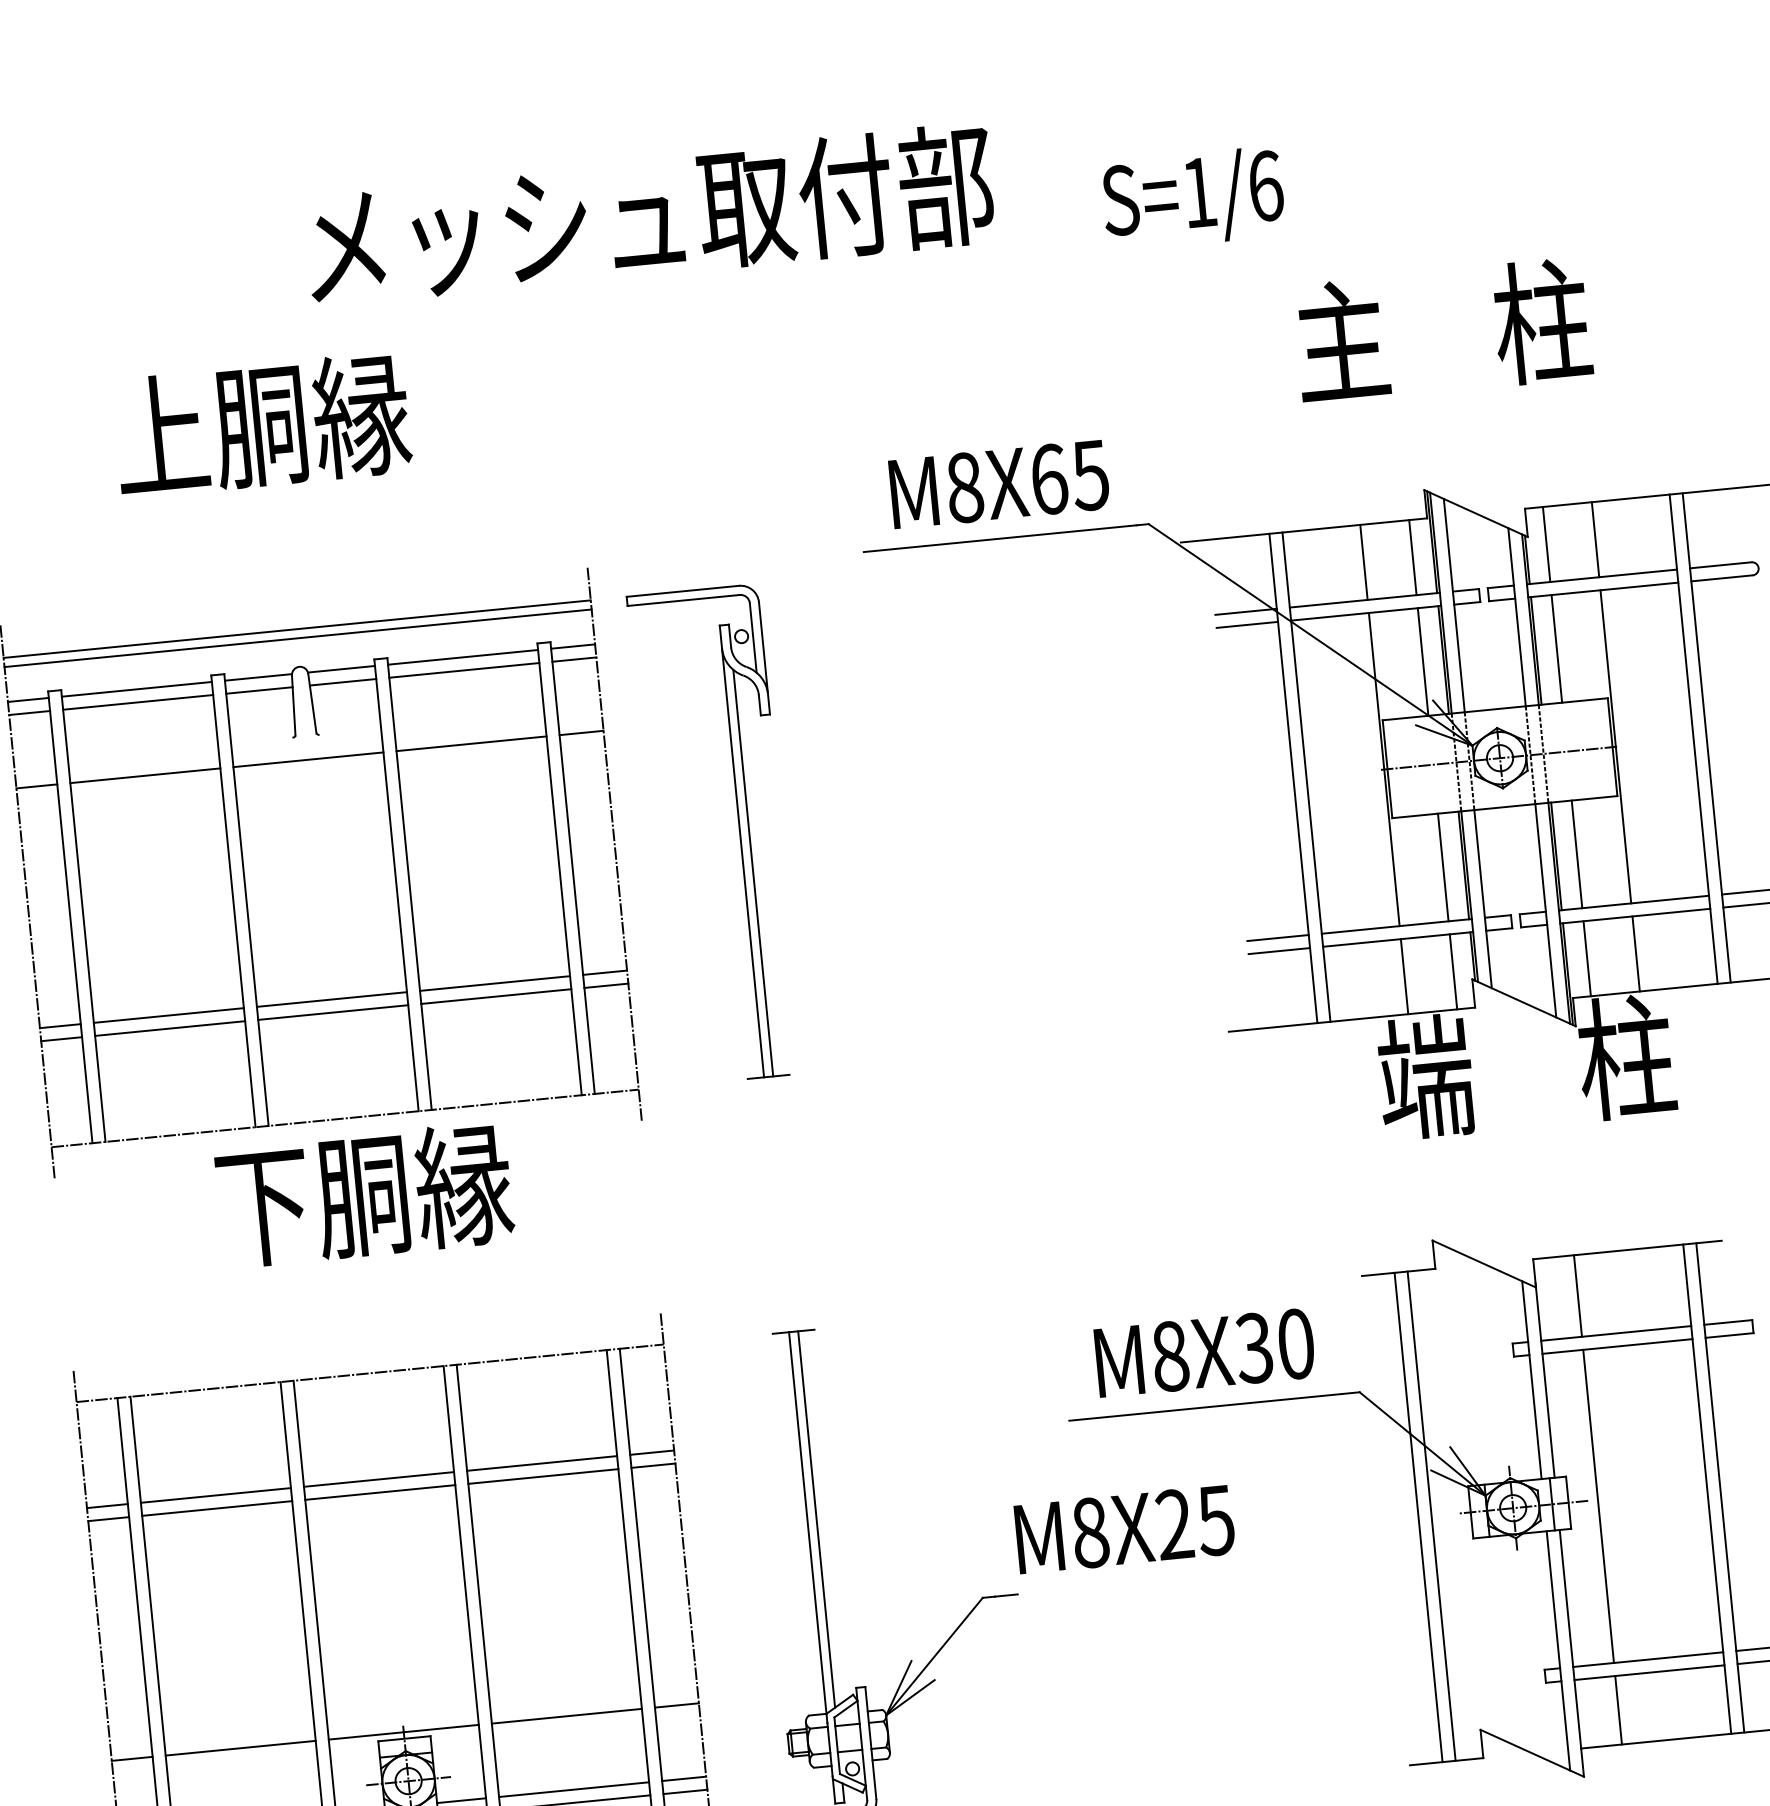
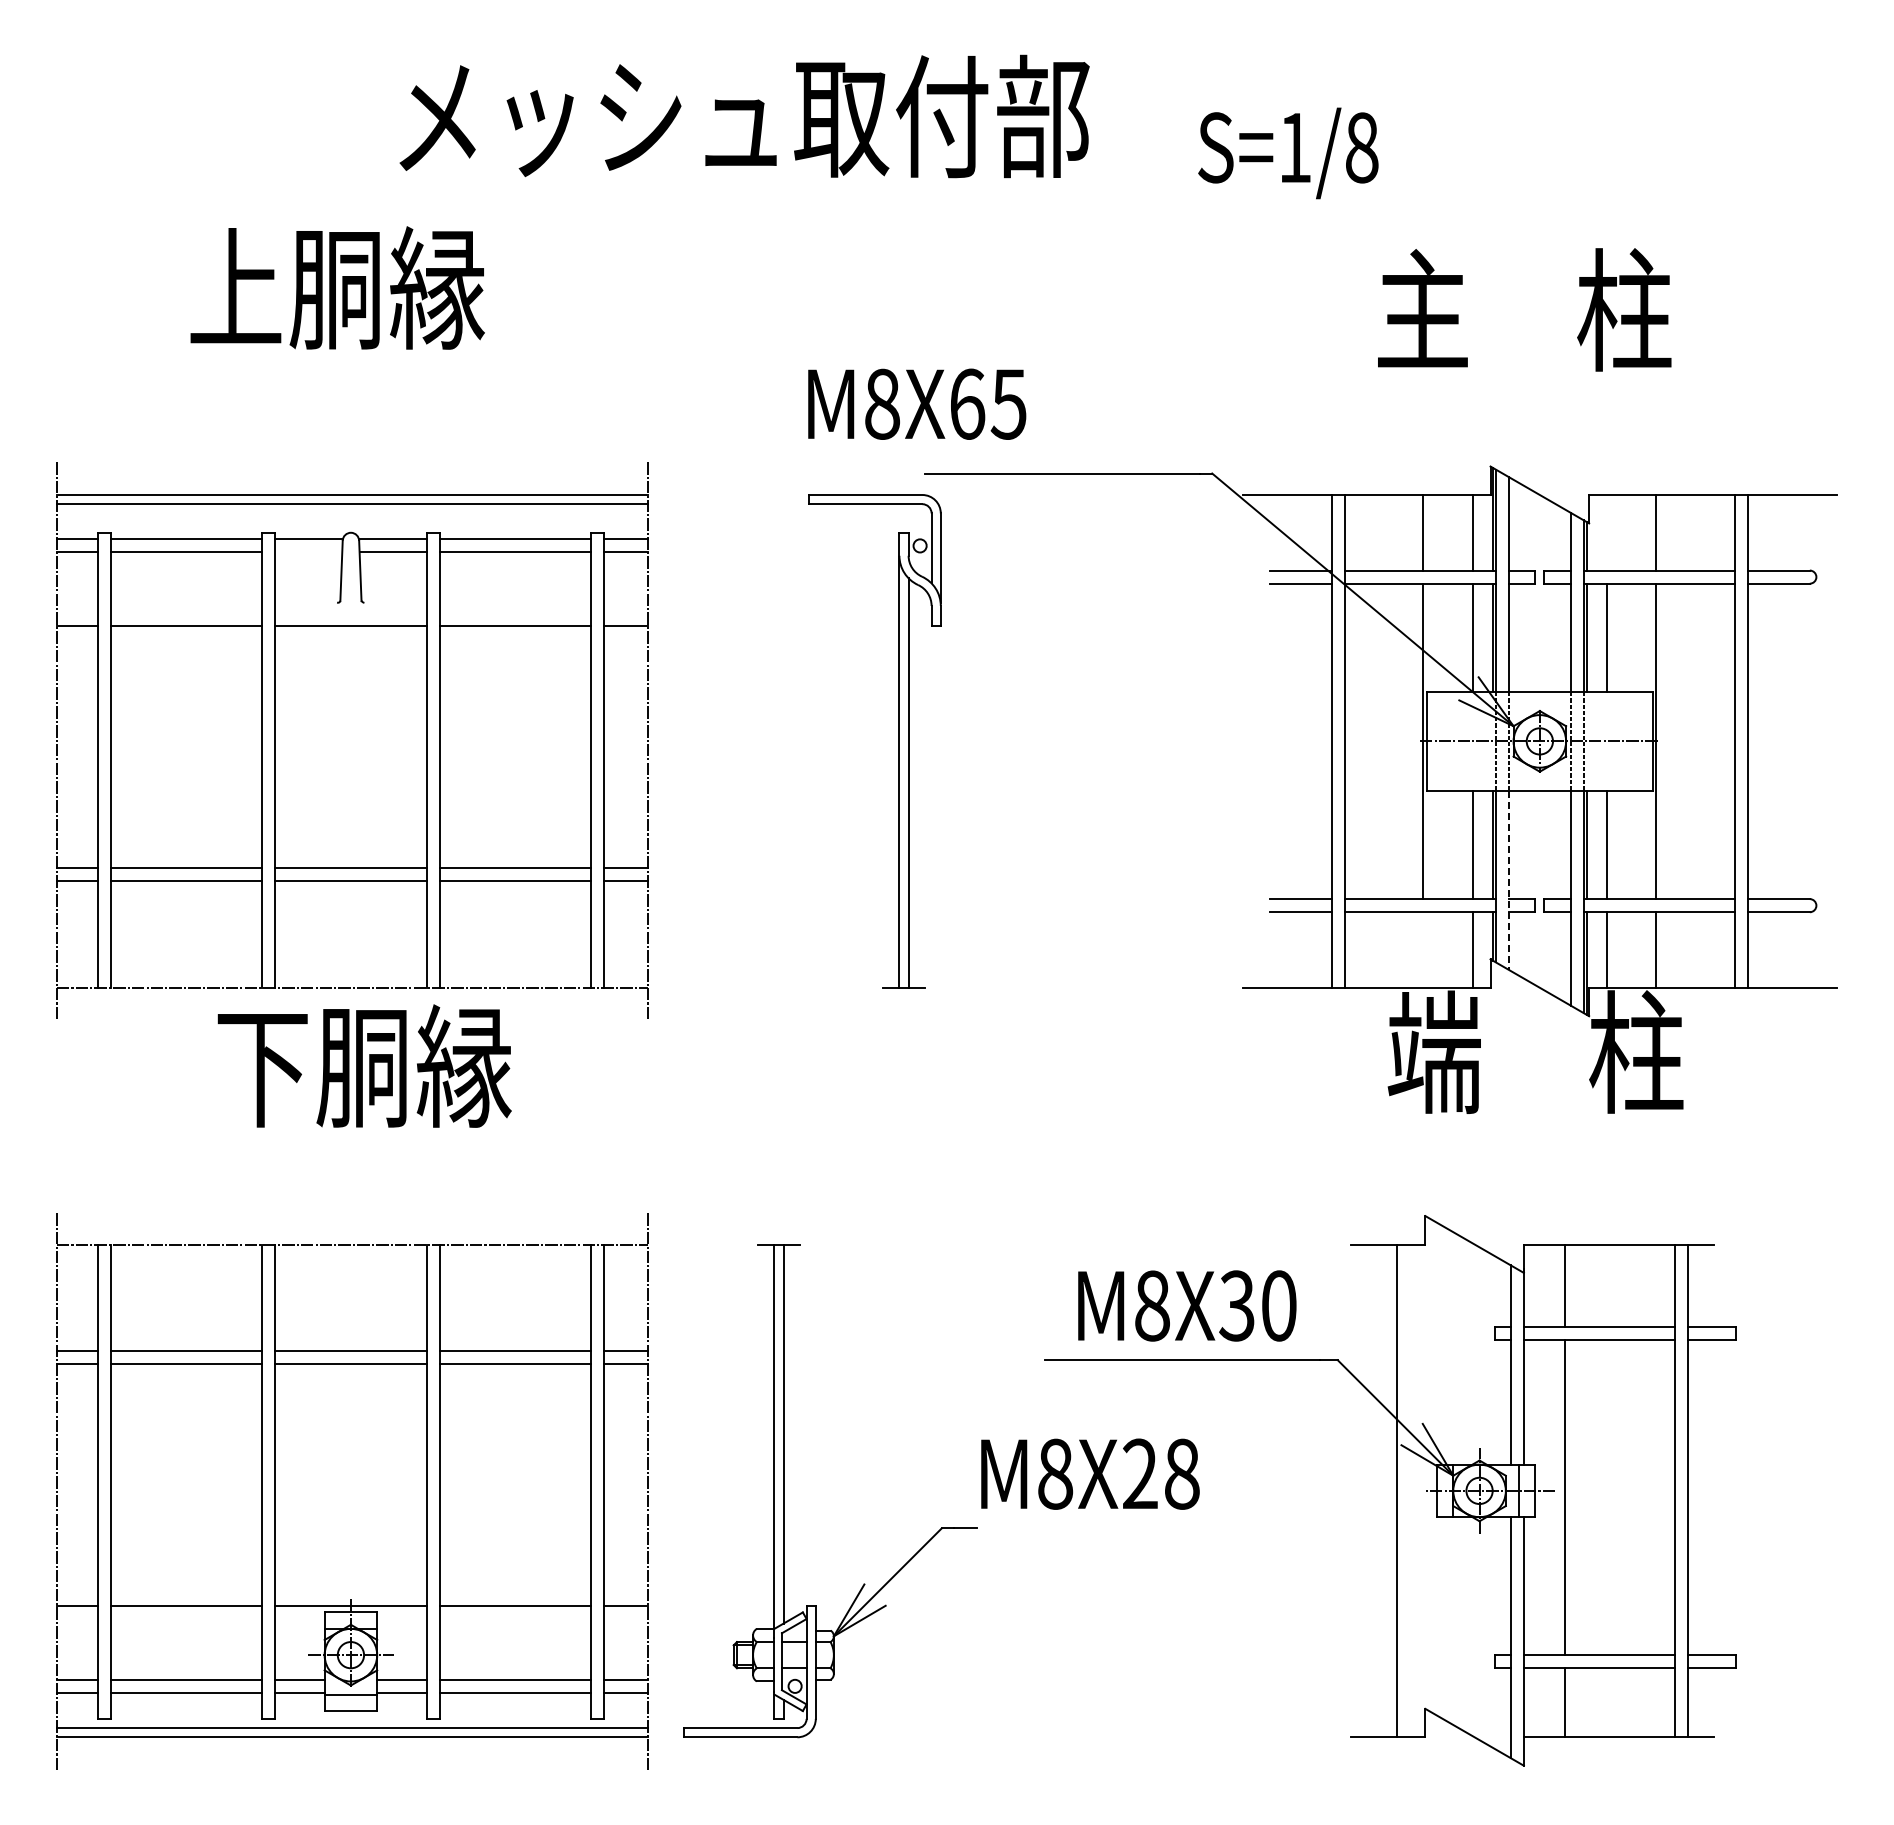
text: (1266, 185) -> (1362, 147), S=1/6 -> S=1/8
text: (999, 483) -> (917, 403), moved
line: (1546, 544) -> (1607, 532), removed
line: (259, 690) -> (308, 552), removed
part: (739, 832) -> (898, 741), moved
line: (1483, 899) -> (1509, 880), solid -> dashed
line: (1404, 976) -> (1423, 949), removed
line: (1418, 1517) -> (1384, 1490), removed
text: (1215, 1519) -> (1181, 1473), M8X25 -> M8X28

